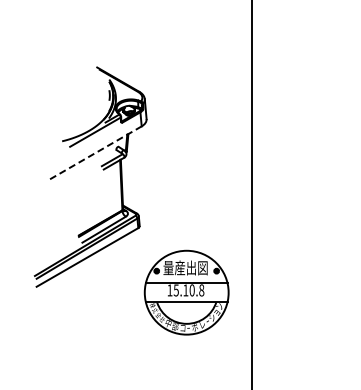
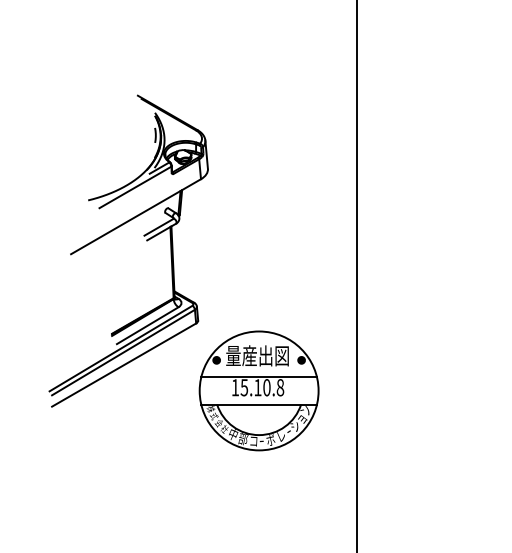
line: (95, 152) -> (135, 216), dashed -> solid
part: (186, 292) -> (258, 390), moved

